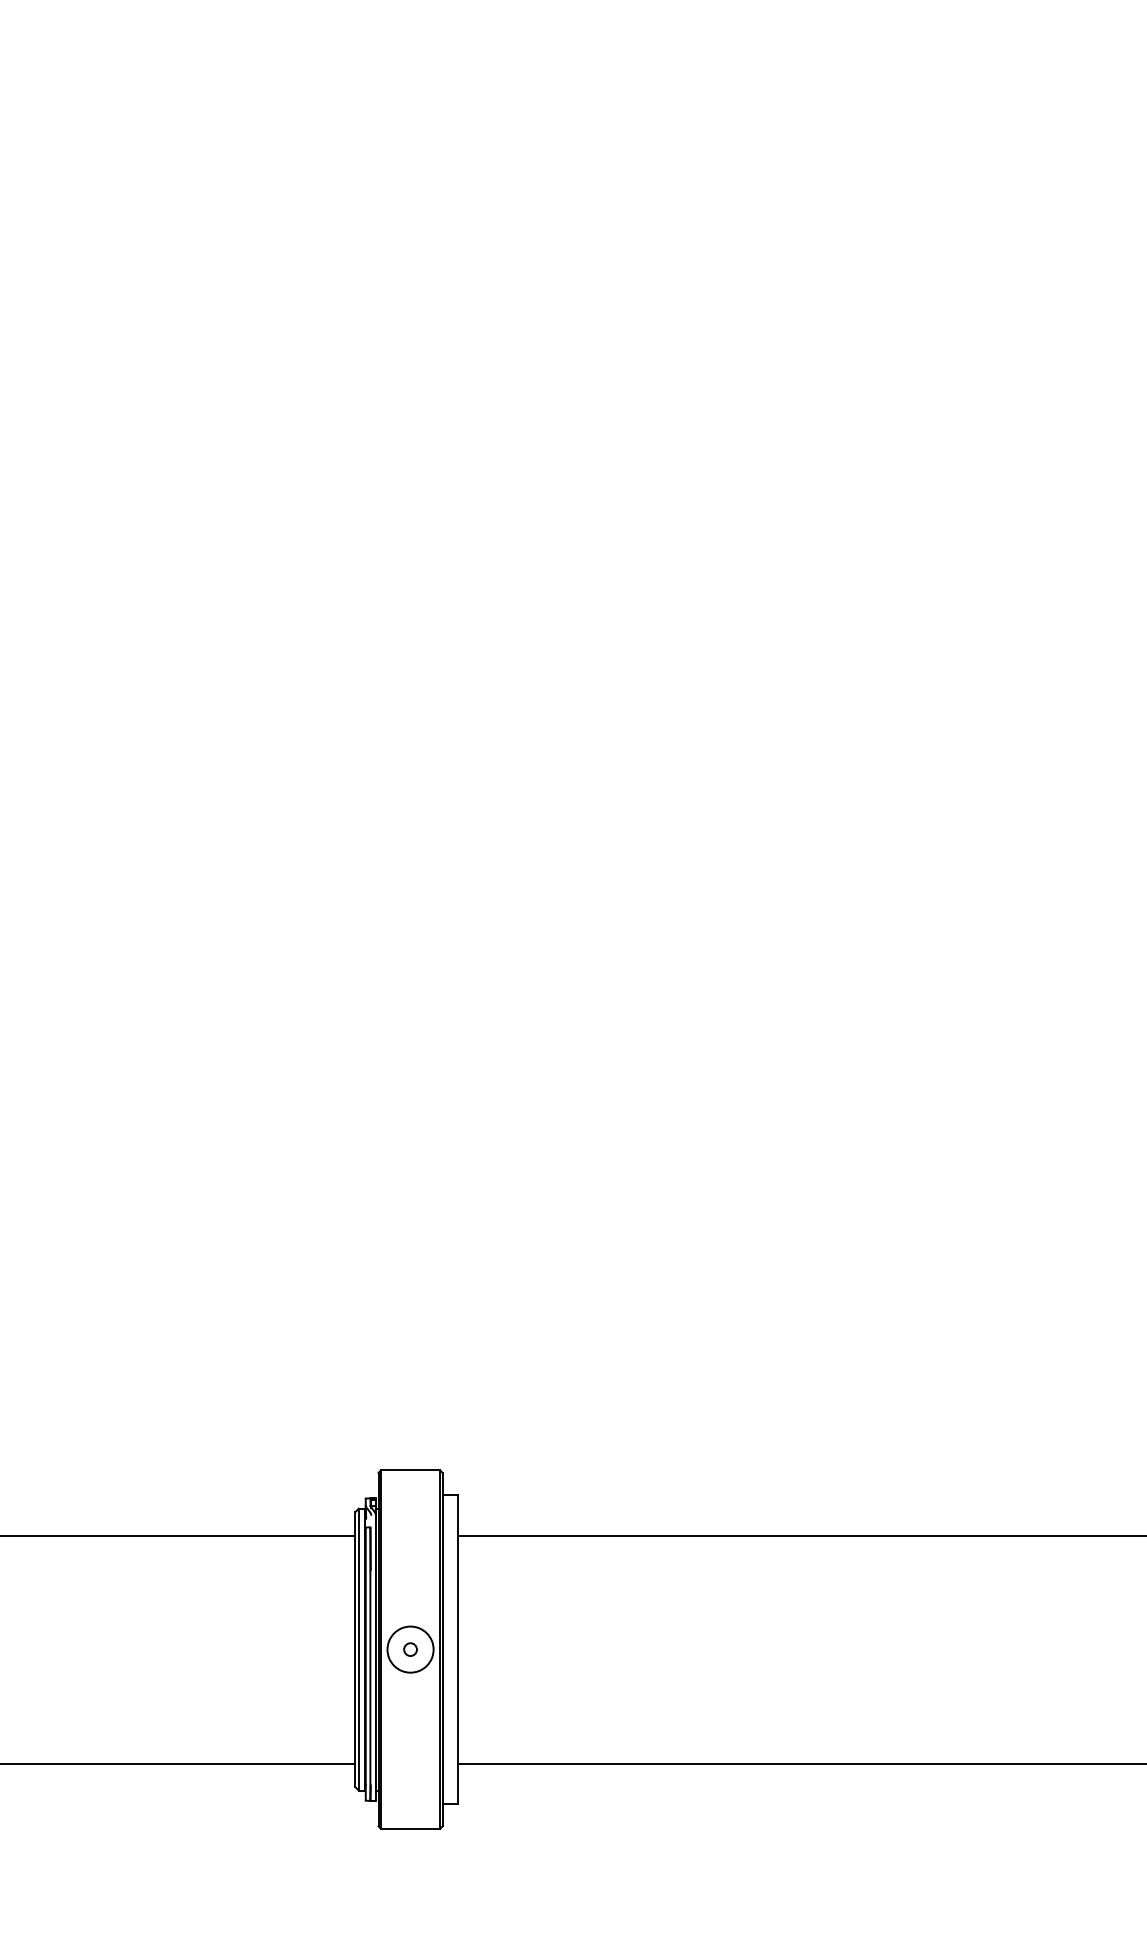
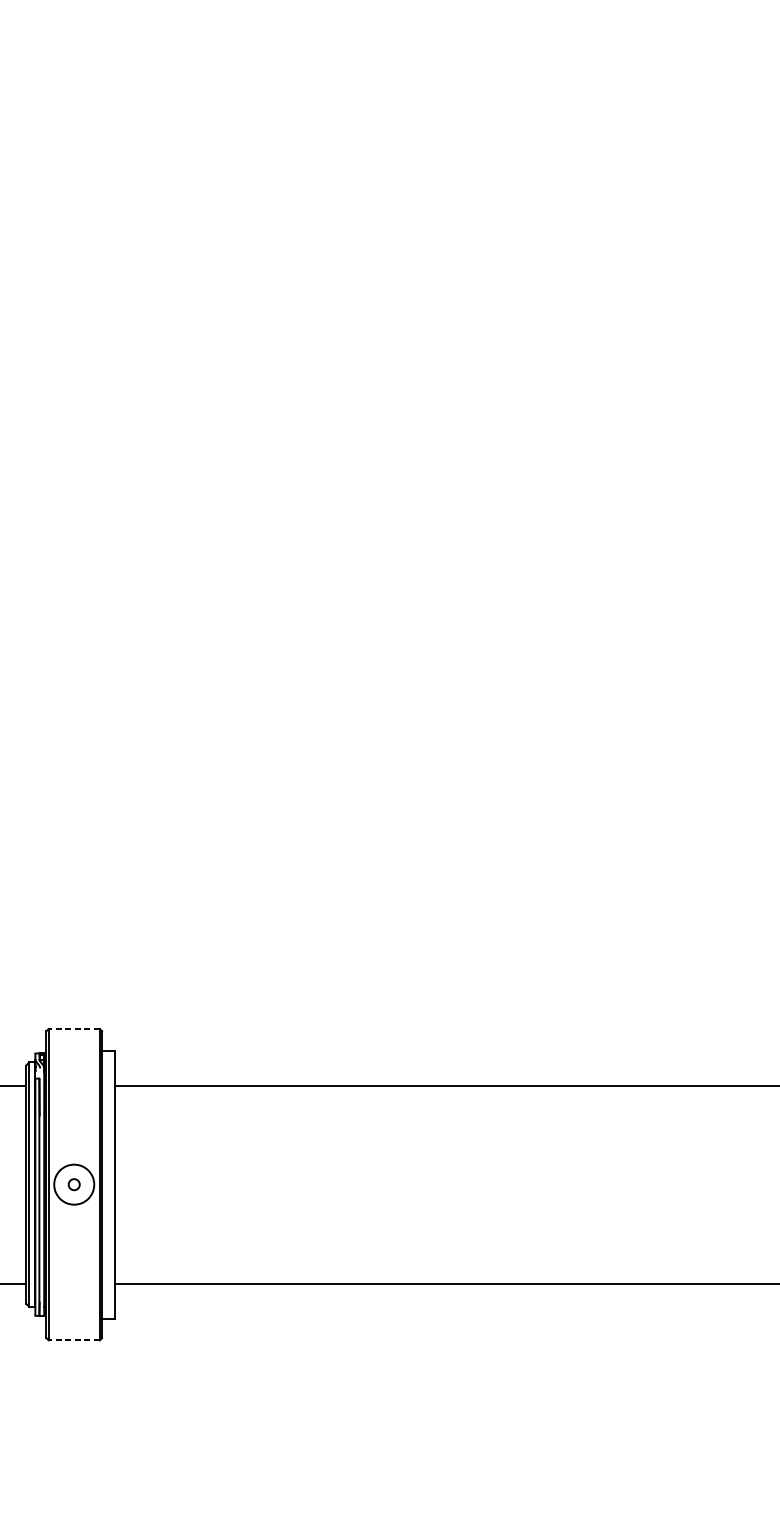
line: (410, 1470) -> (74, 1029), solid -> dashed
line: (410, 1828) -> (74, 1339), solid -> dashed

